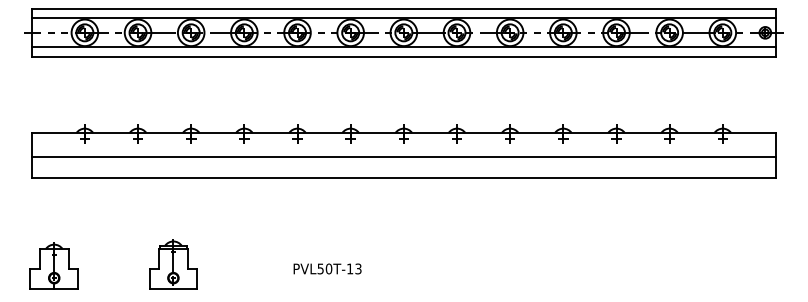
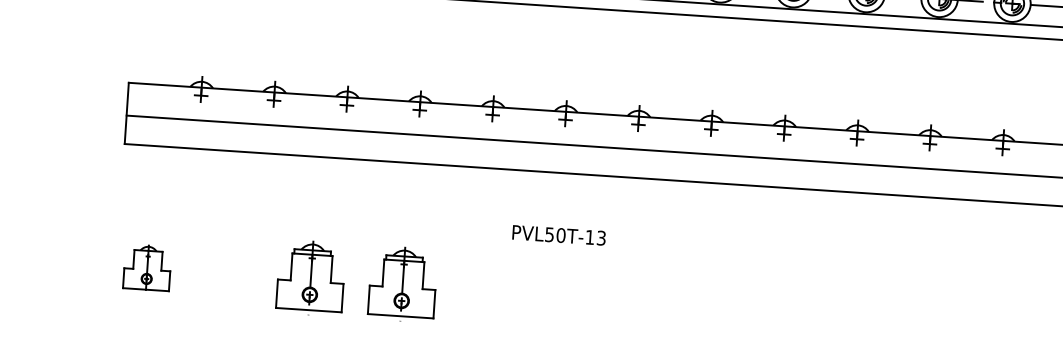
part: (240, 264) -> (403, 282), added
part: (53, 265) -> (146, 266), size x0.7
text: (327, 268) -> (559, 234), moved

